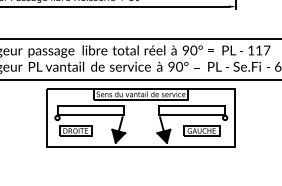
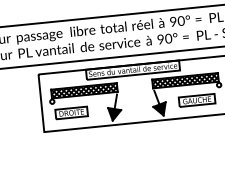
hatch: (90, 109) -> (84, 90), added
hatch: (192, 109) -> (185, 79), added

